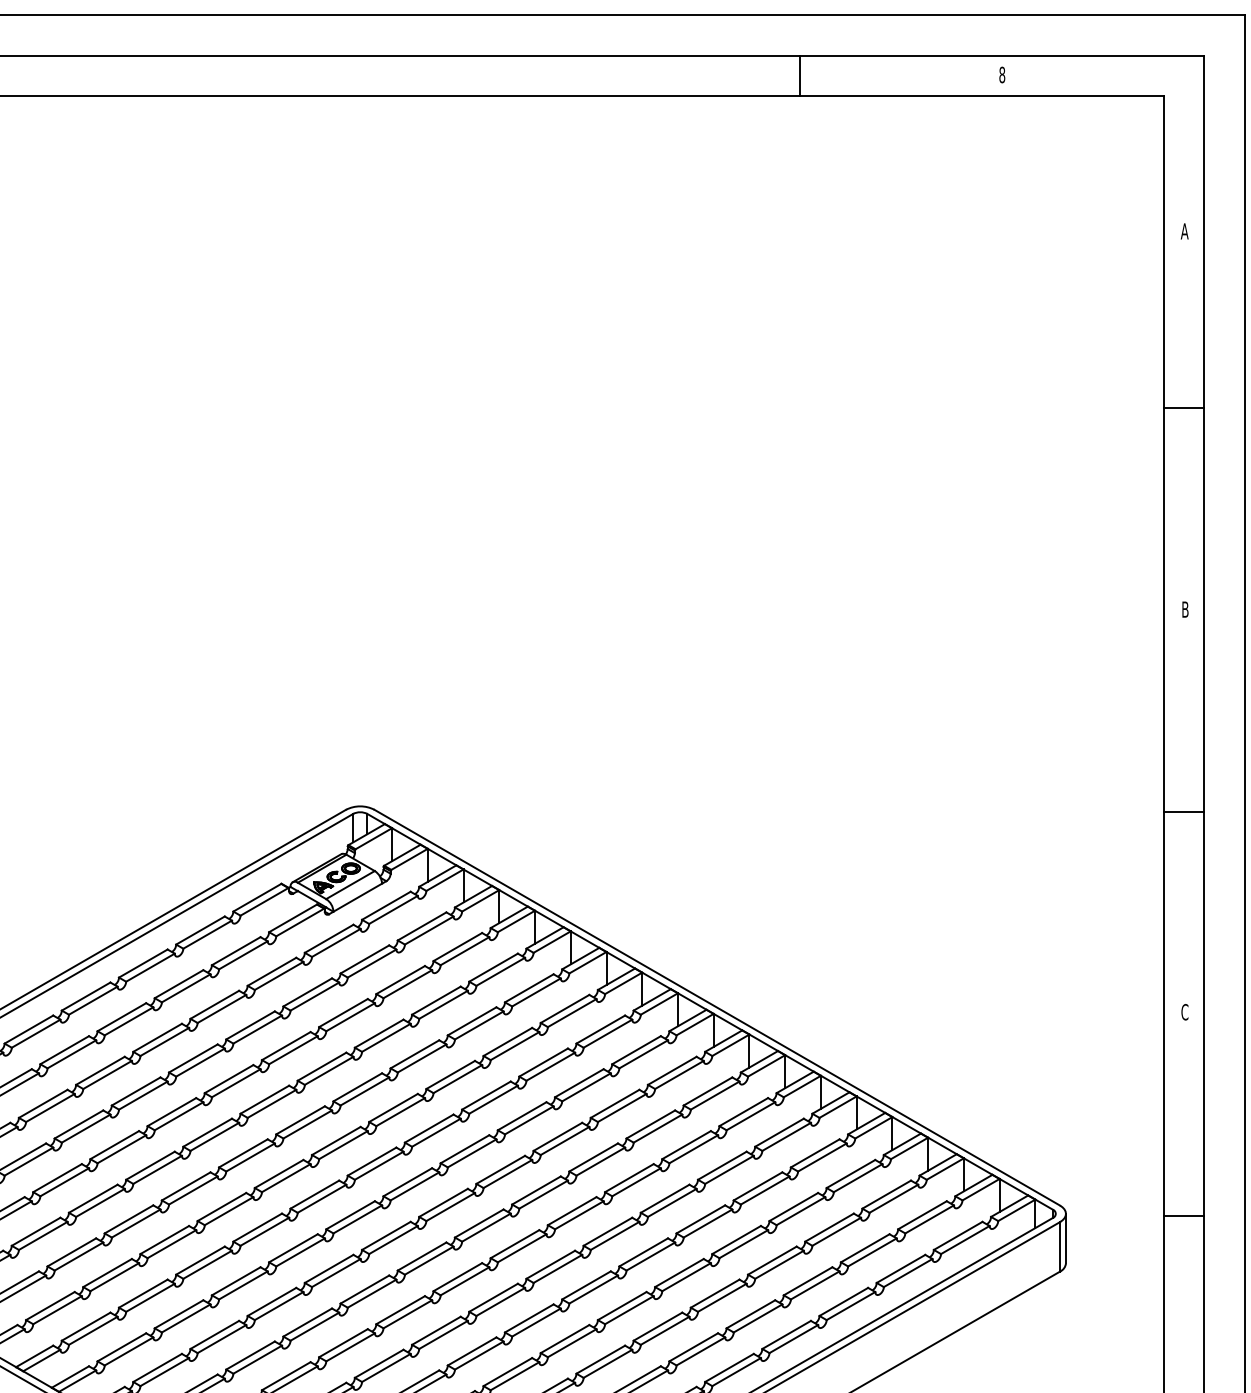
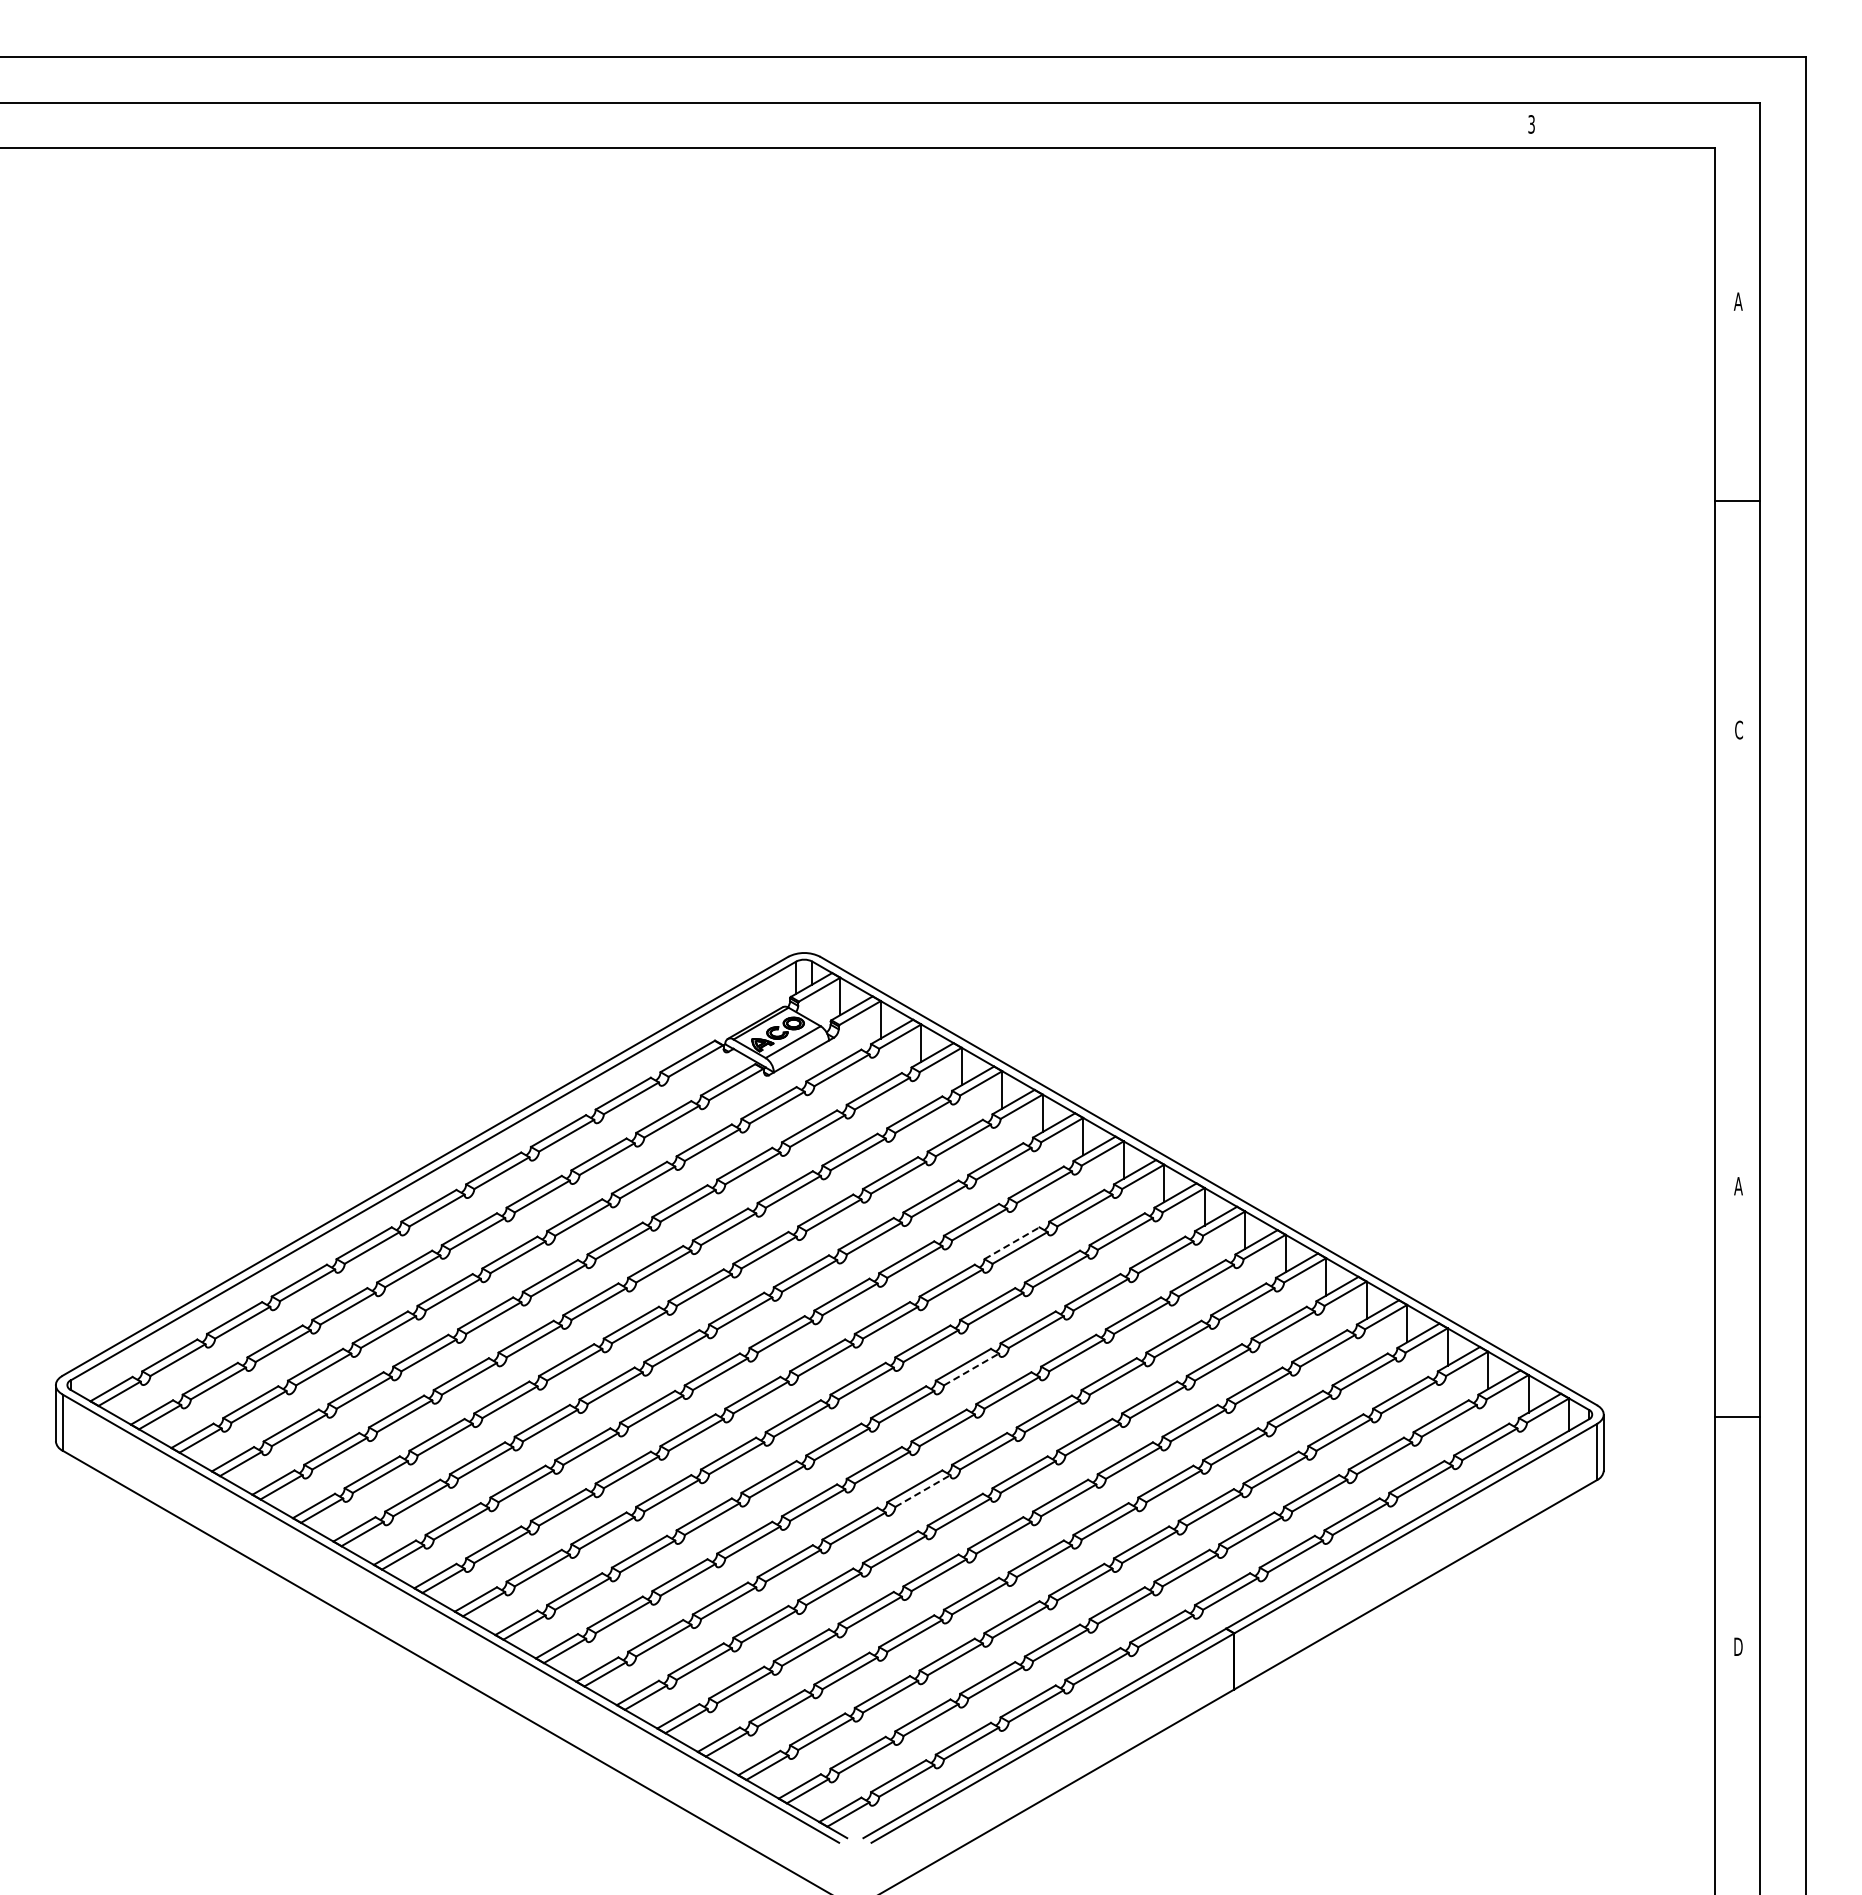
line: (800, 75) -> (1302, 125), removed
text: (1002, 75) -> (1531, 124), 8 -> 3
text: (1184, 609) -> (1738, 729), B -> C
line: (1184, 812) -> (1737, 959), removed
text: (1184, 1011) -> (1738, 1185), C -> A
line: (544, 1062) -> (1012, 1243), solid -> dashed
line: (507, 1174) -> (971, 1369), solid -> dashed
line: (464, 1281) -> (922, 1491), solid -> dashed

